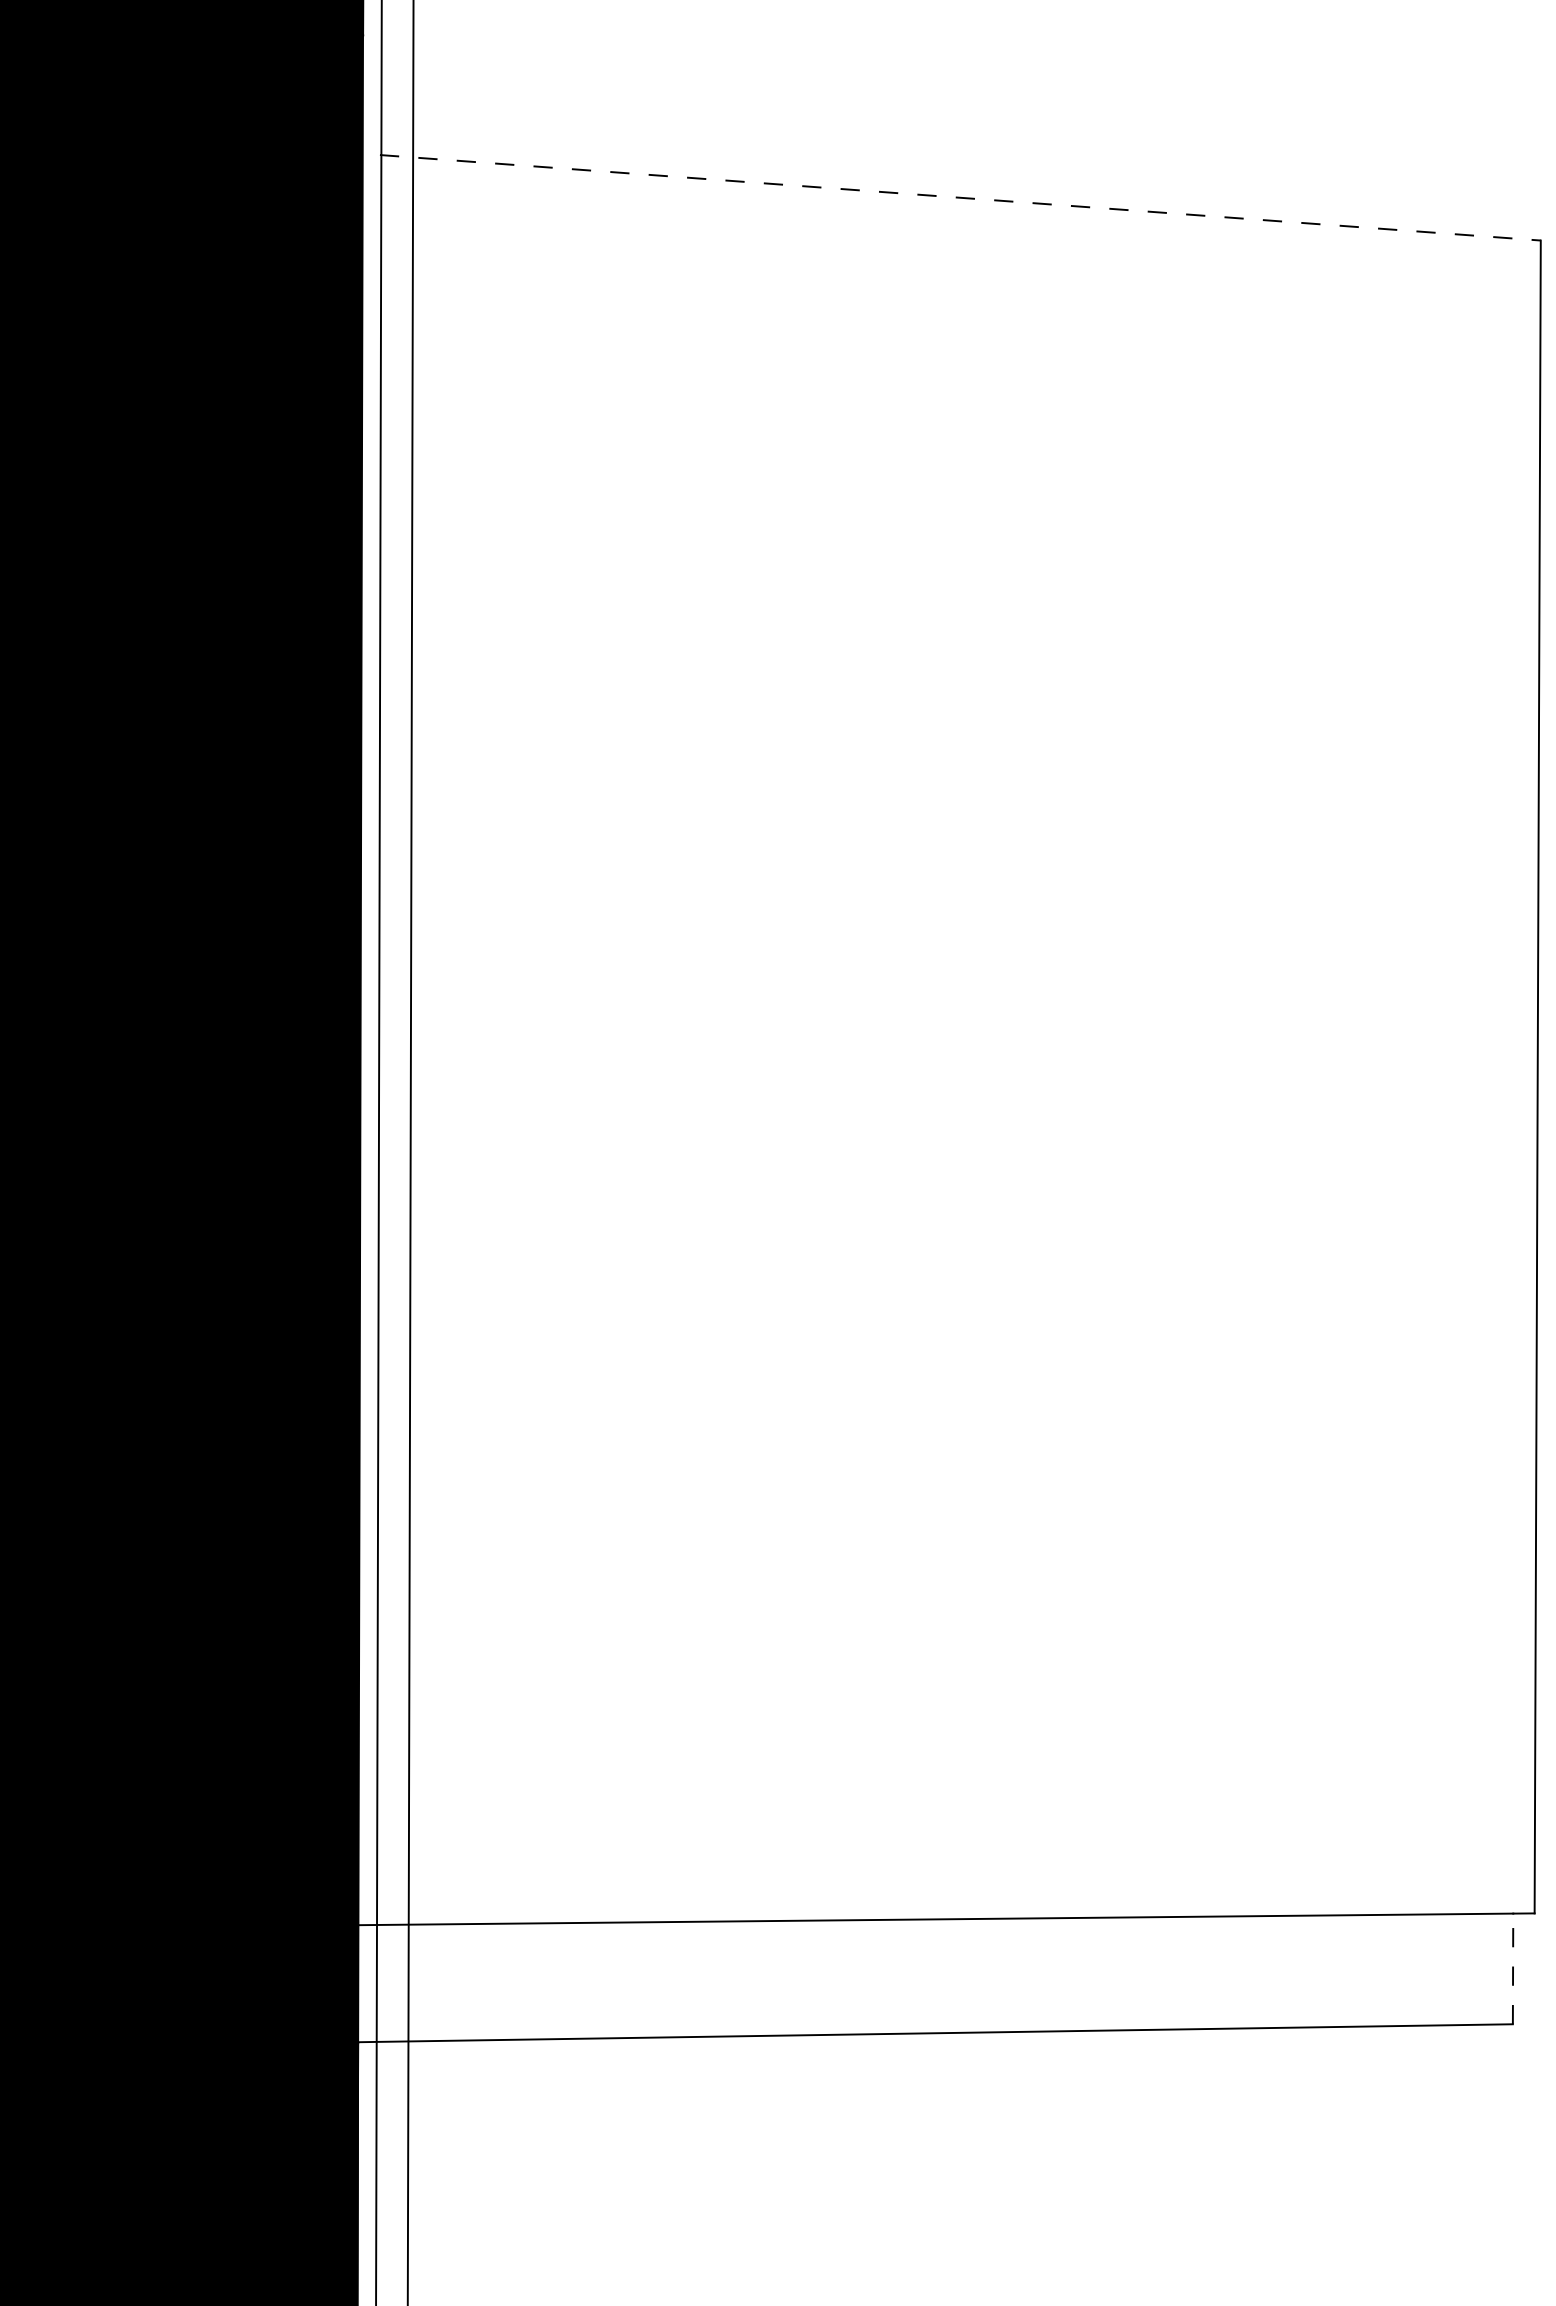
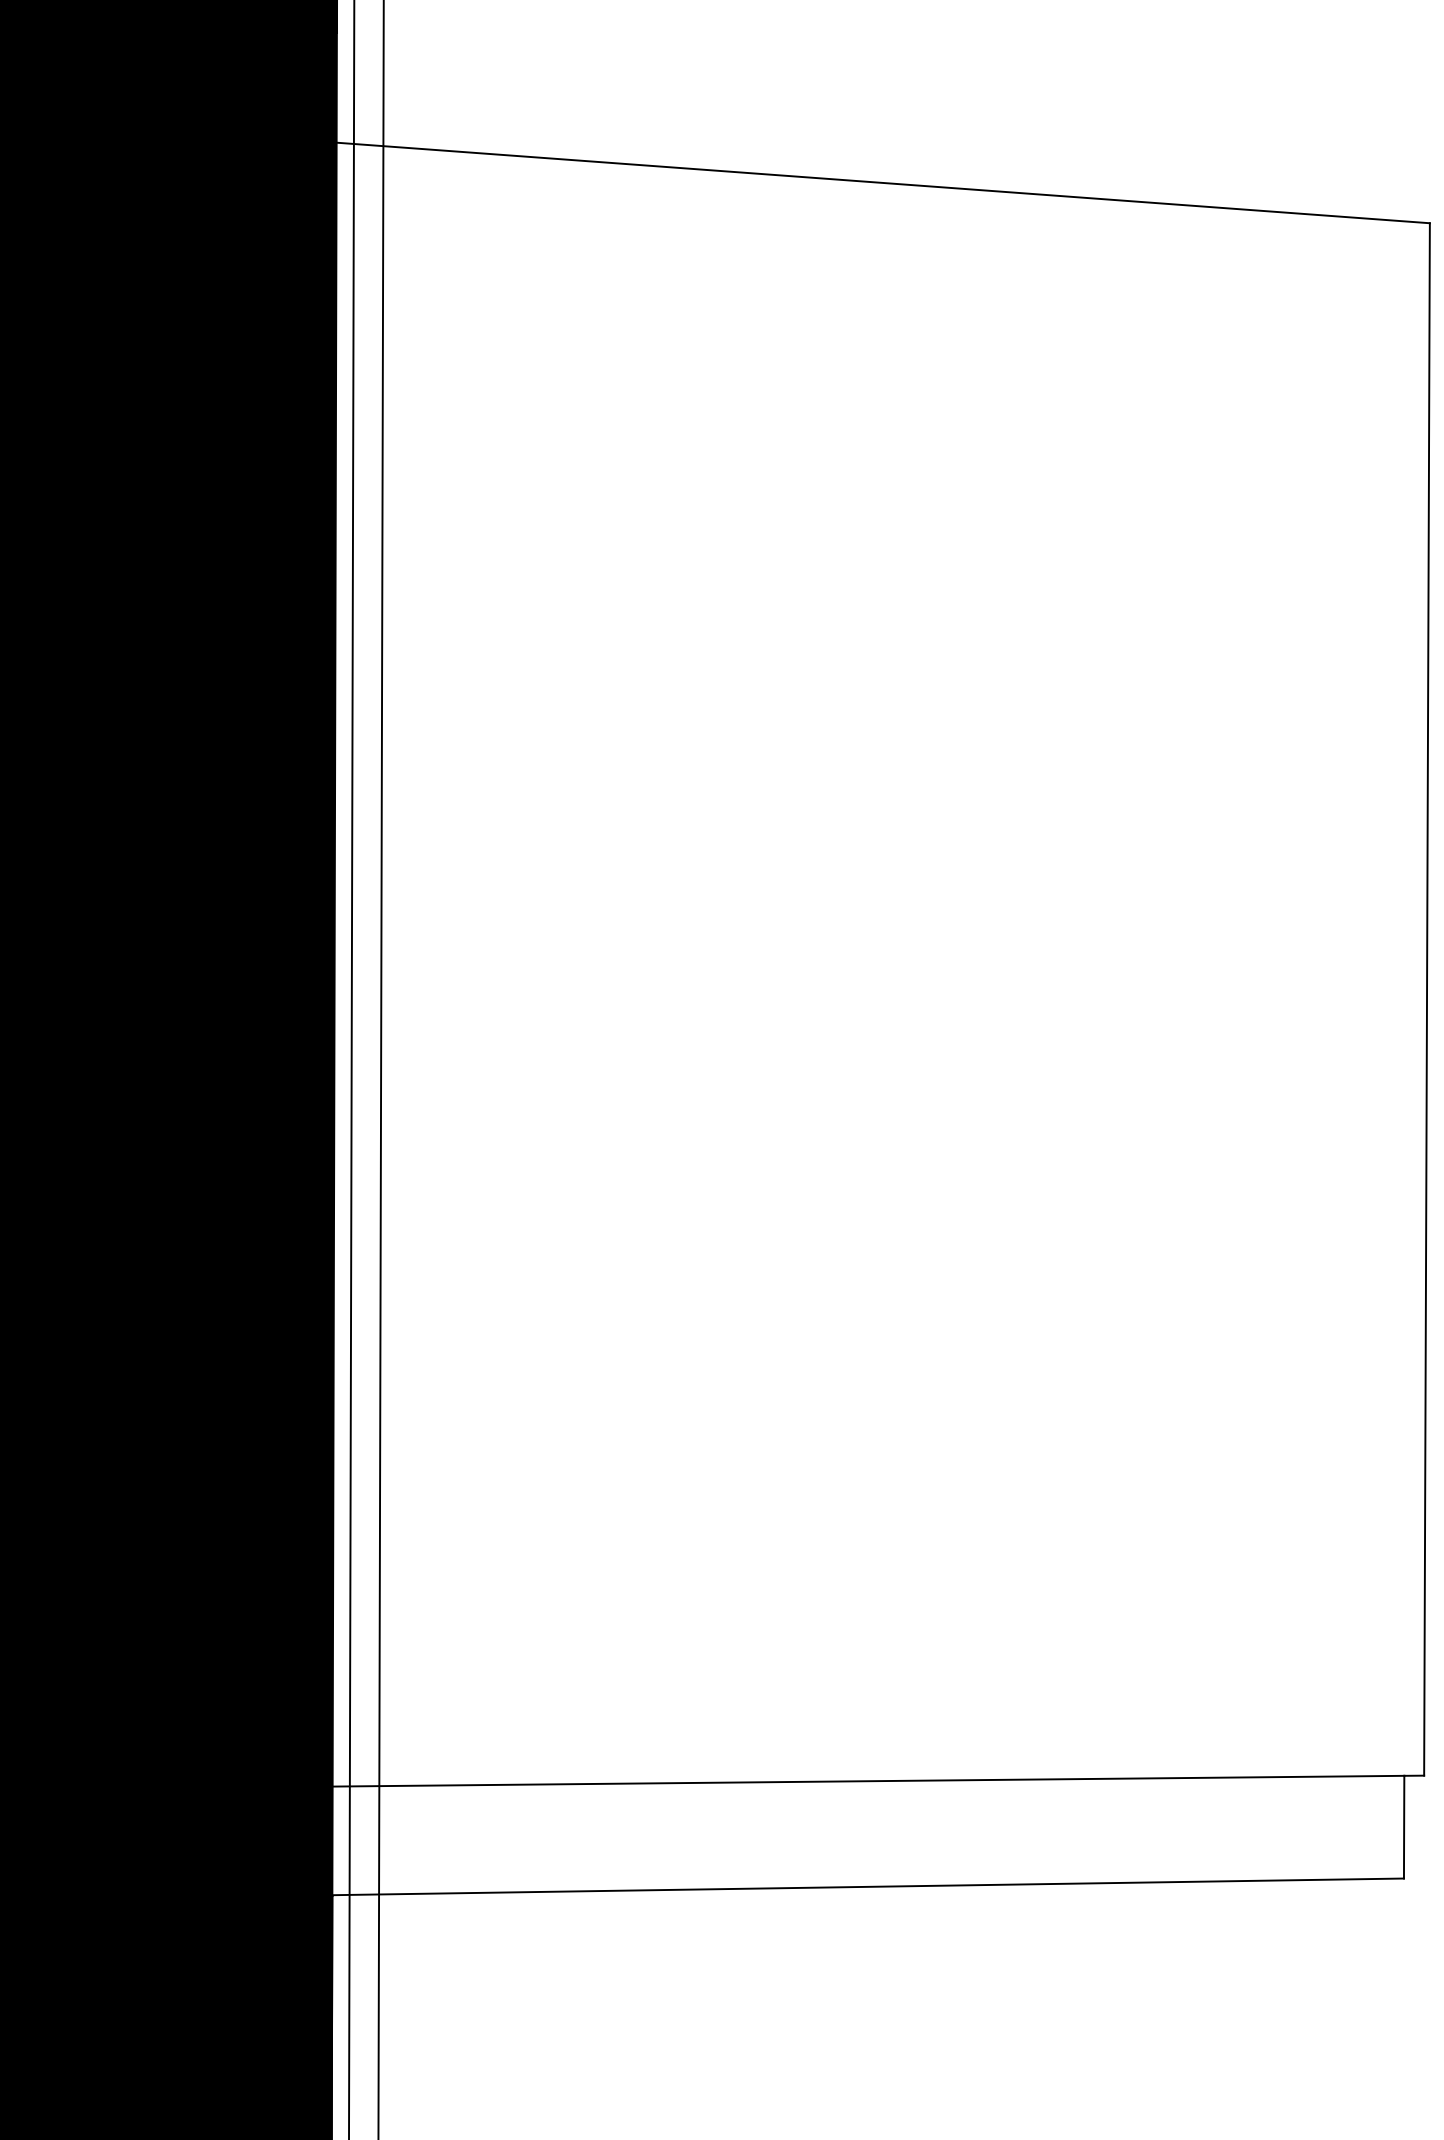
line: (941, 196) -> (873, 182), dashed -> solid
line: (1513, 1968) -> (1404, 1826), dashed -> solid

